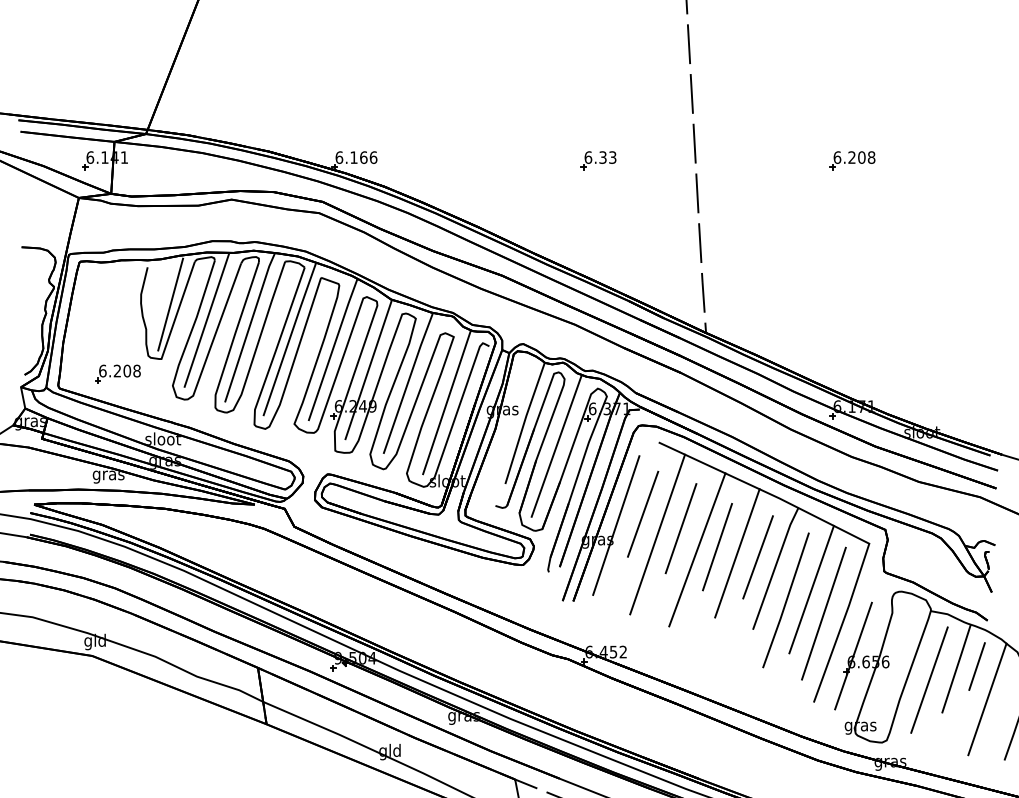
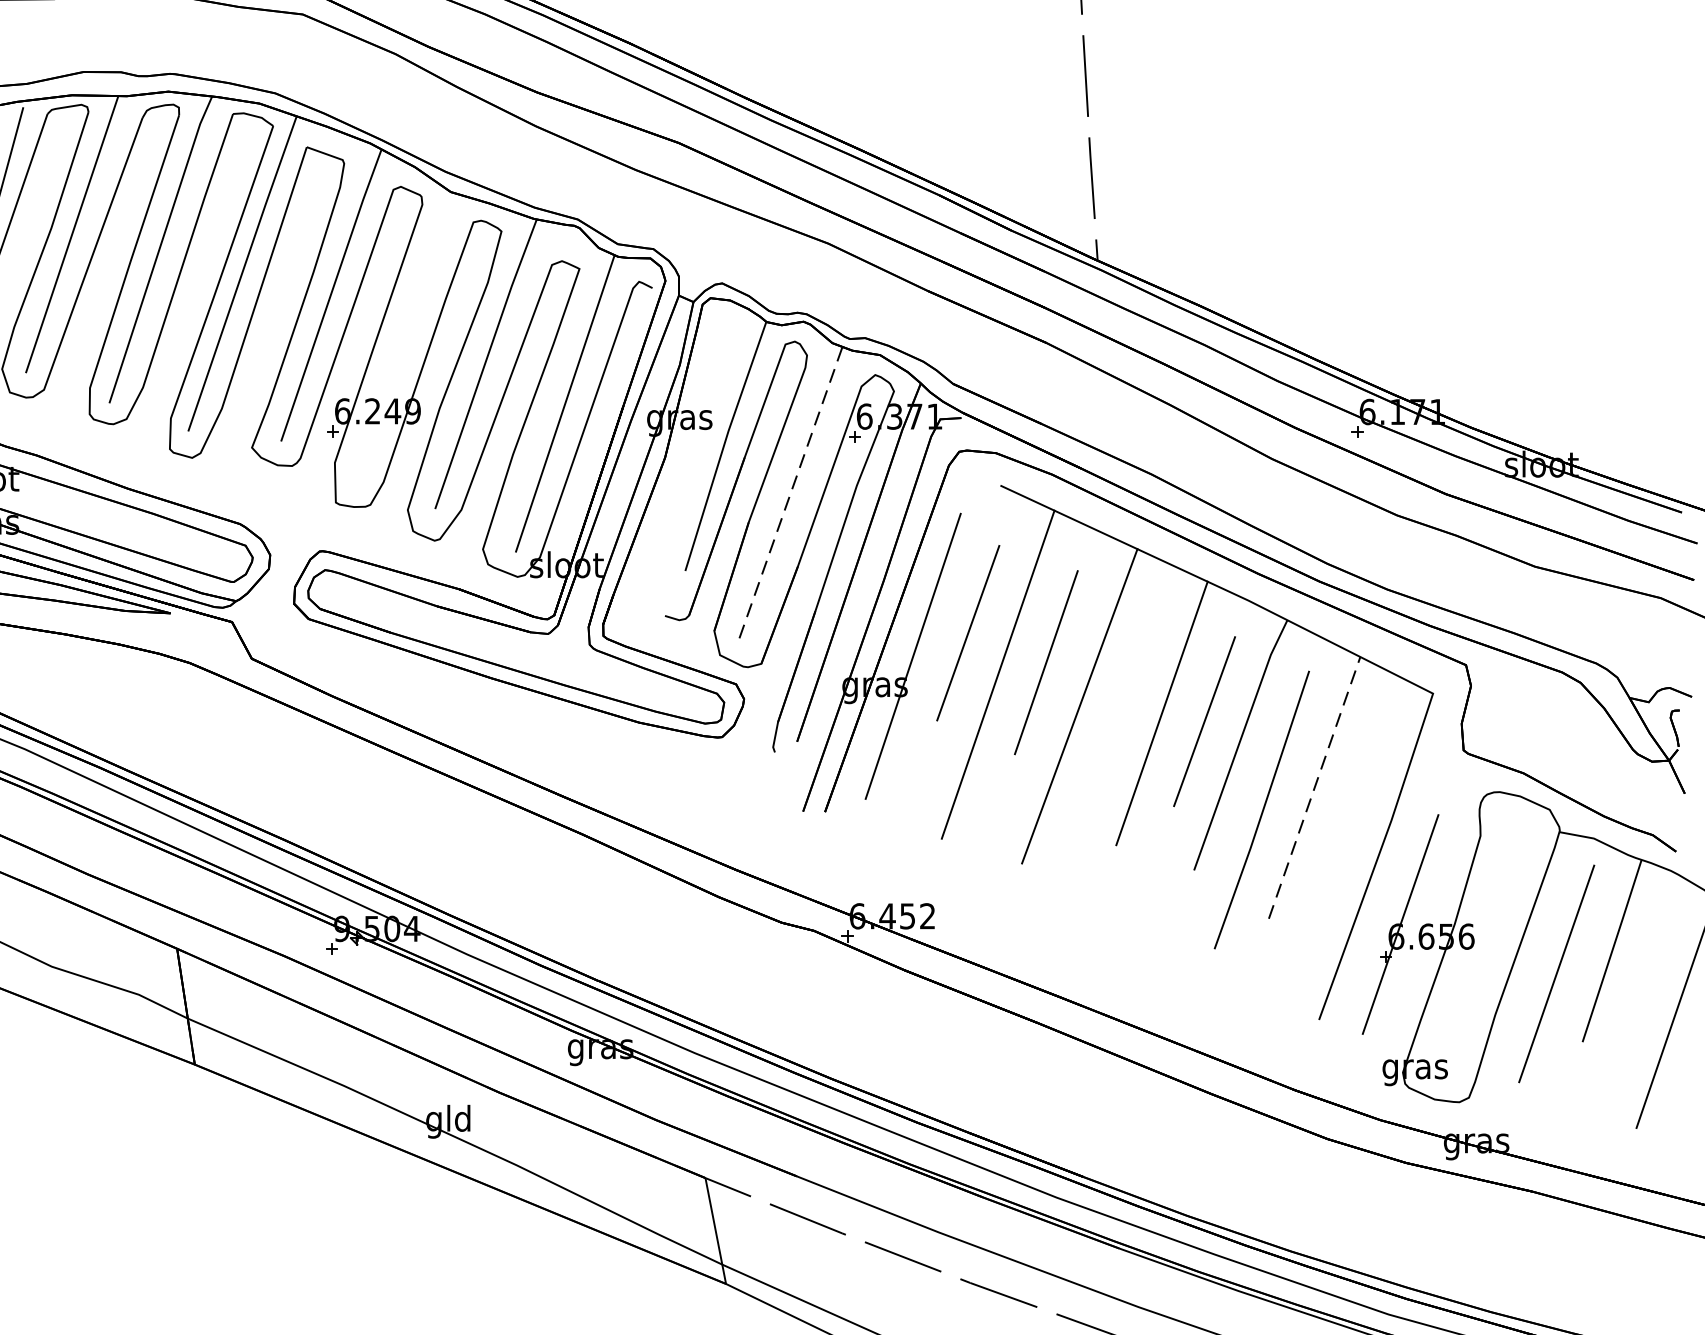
line: (368, 369) -> (404, 335), removed
line: (556, 445) -> (790, 491), solid -> dashed
line: (717, 546) -> (1121, 699), removed
line: (811, 589) -> (1314, 787), solid -> dashed
line: (823, 613) -> (1338, 836), removed
line: (976, 666) -> (1653, 945), removed

